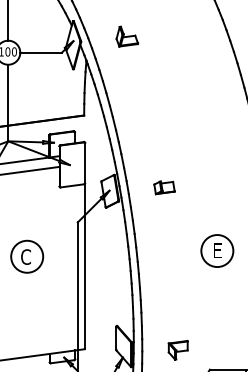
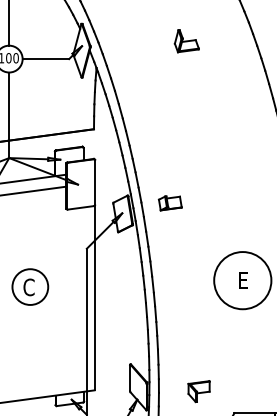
part: (127, 36) -> (187, 40), moved
part: (164, 187) -> (170, 202), moved
circle: (217, 251) -> (242, 281), size x1.6

